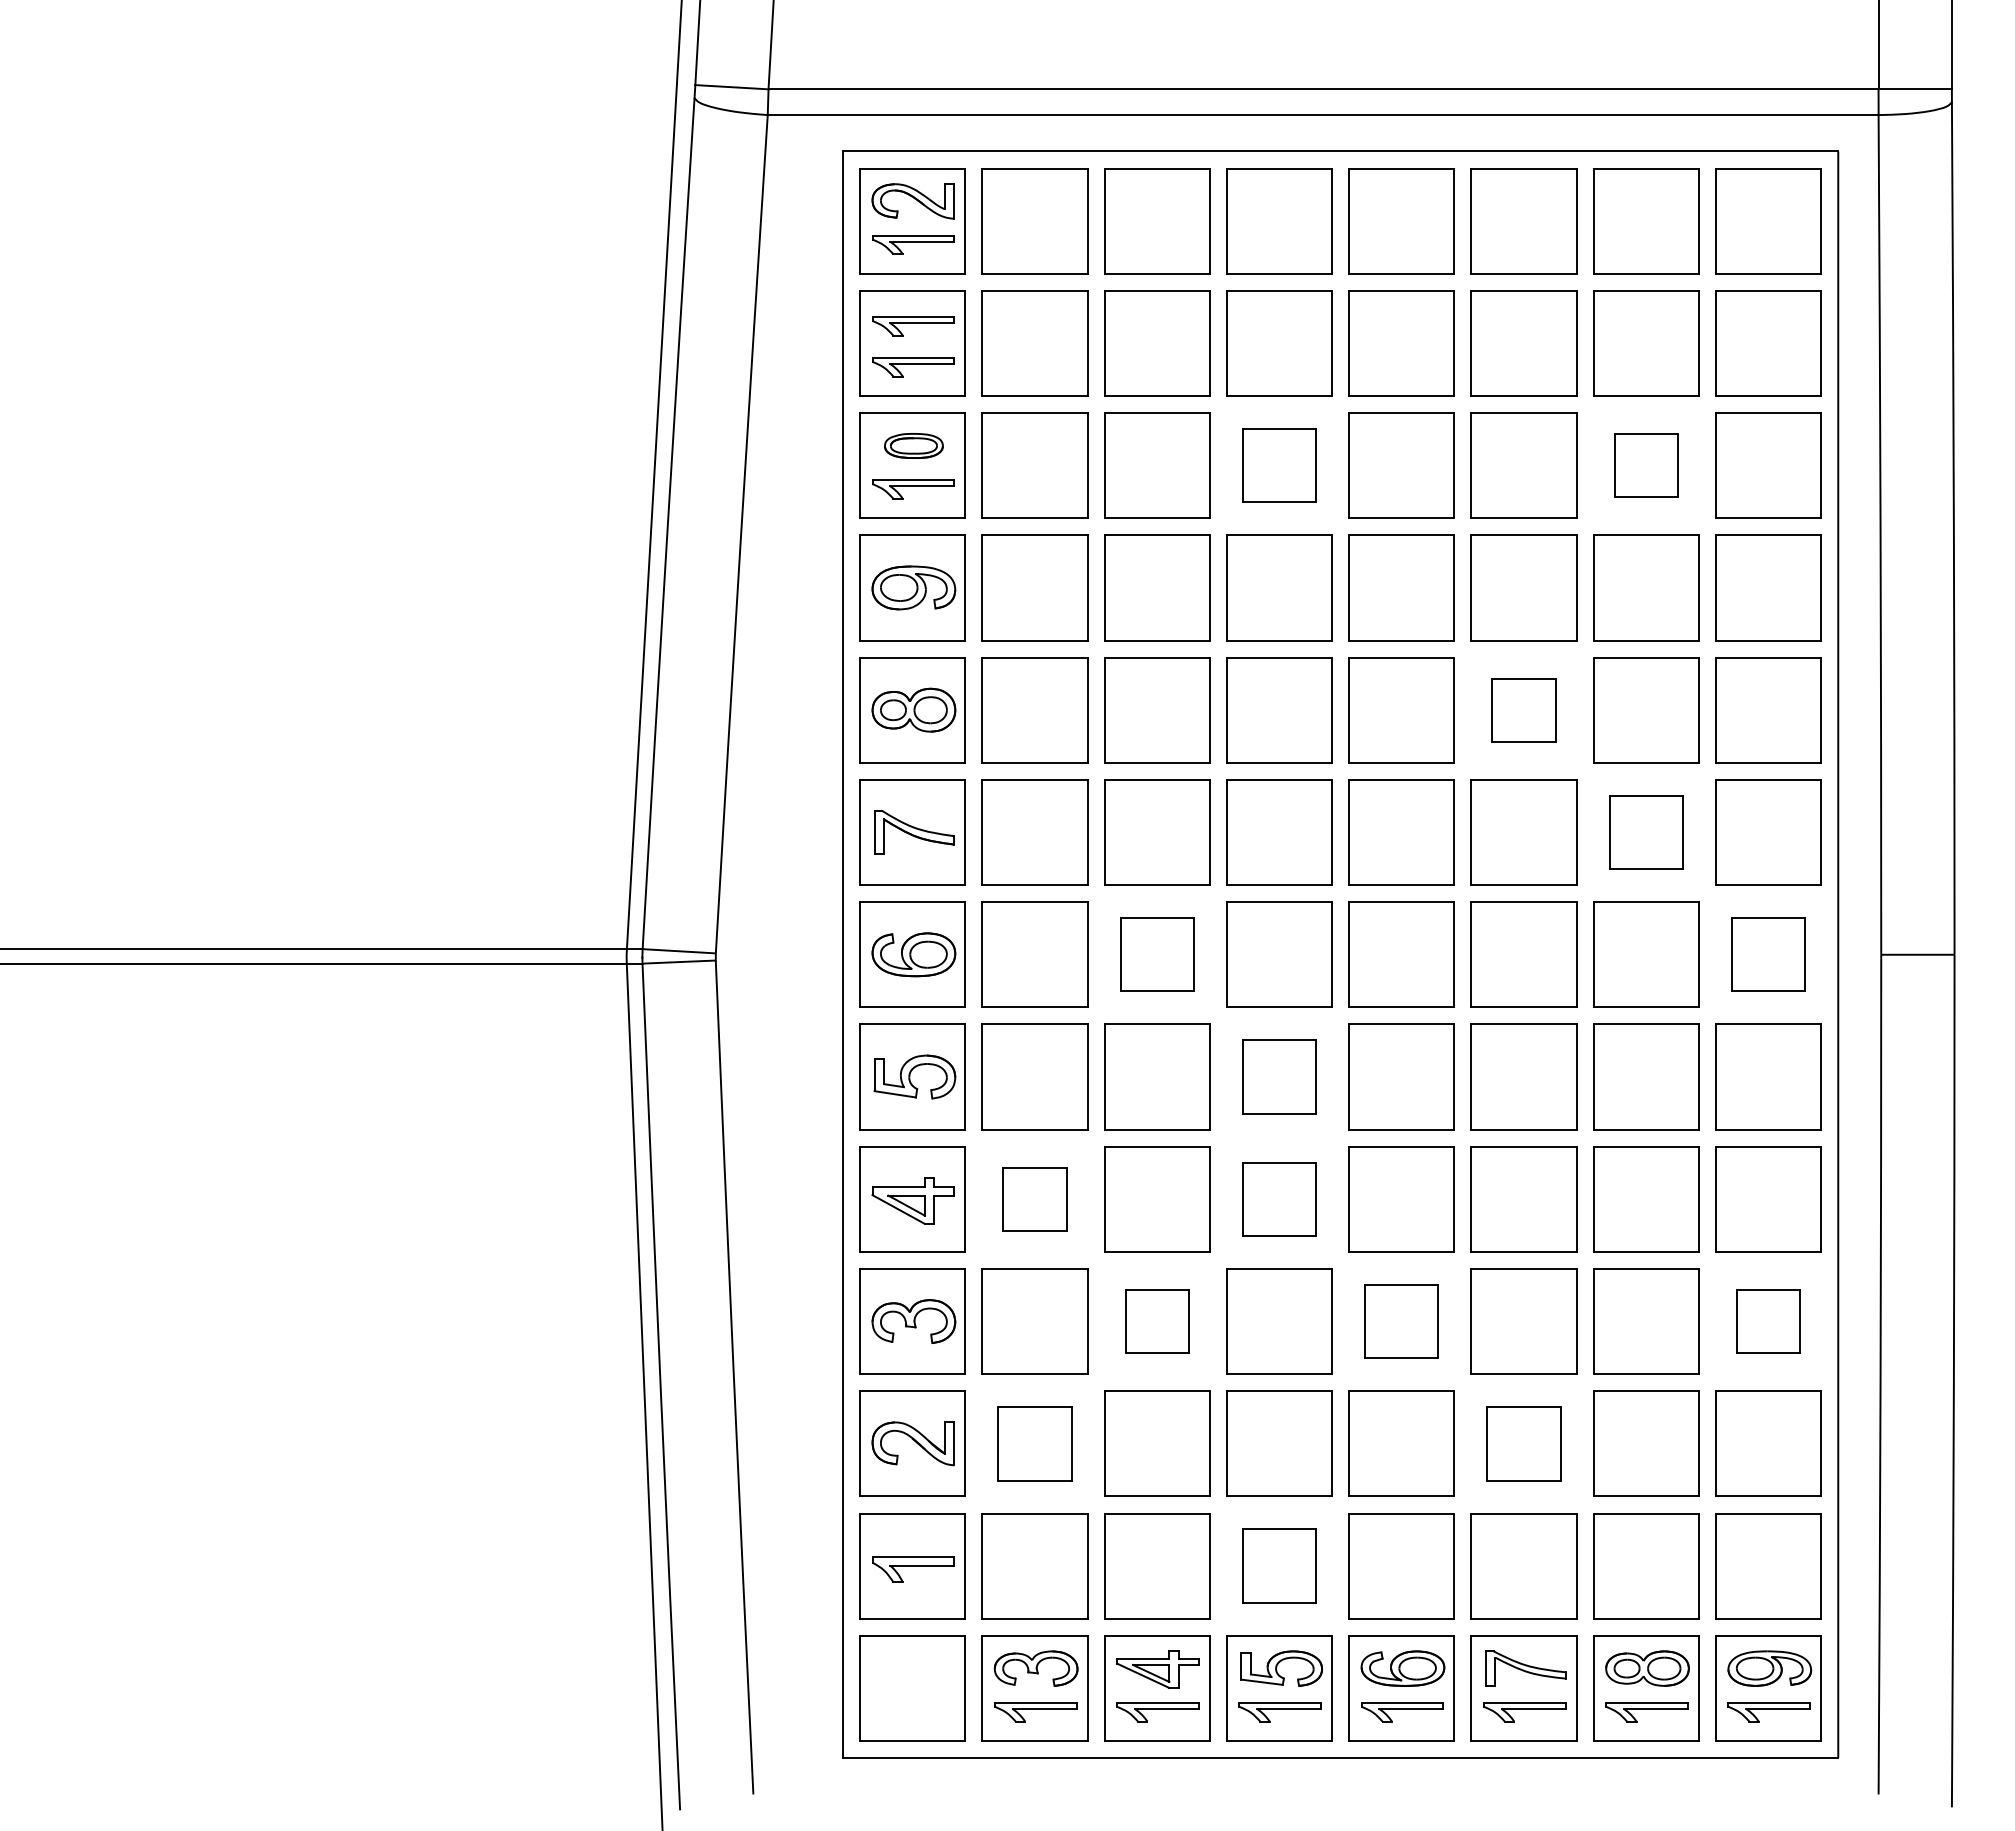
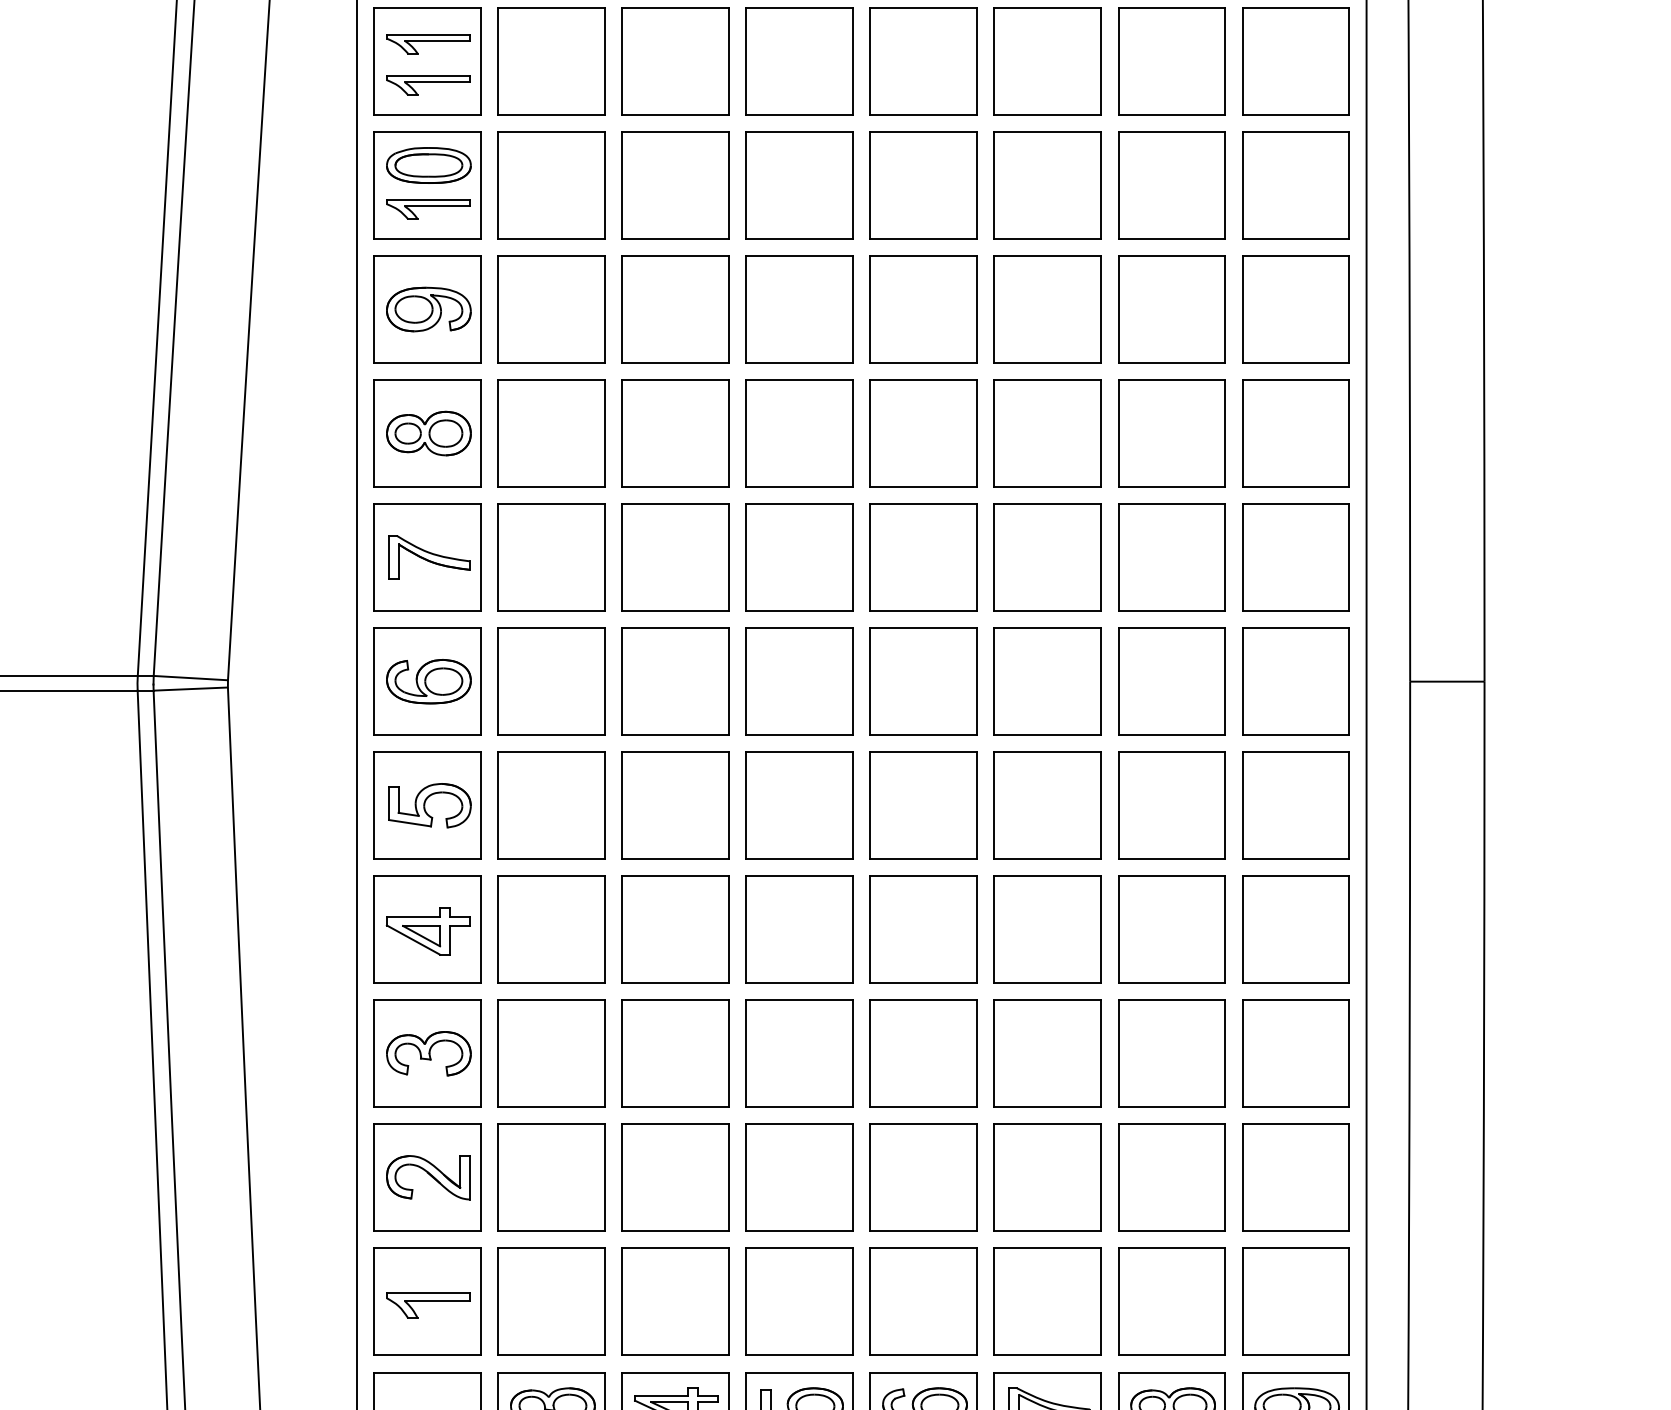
part: (913, 445) -> (428, 165), size x1.43
part: (1279, 465) -> (799, 185), size x1.43
part: (1646, 465) -> (1172, 185), size x1.67
part: (1523, 710) -> (1047, 433), size x1.67
part: (1646, 832) -> (1172, 557), size x1.43
part: (1157, 954) -> (676, 681), size x1.43
part: (1768, 954) -> (1295, 681), size x1.43
part: (1279, 1076) -> (799, 805), size x1.43
part: (1034, 1199) -> (551, 929), size x1.67
part: (1279, 1199) -> (799, 929), size x1.43
part: (1157, 1321) -> (676, 1053), size x1.67
part: (1401, 1321) -> (923, 1053), size x1.43
part: (1768, 1321) -> (1295, 1053), size x1.67
part: (1034, 1443) -> (551, 1177), size x1.43
part: (1523, 1443) -> (1047, 1177), size x1.43
part: (1279, 1566) -> (799, 1302), size x1.43

